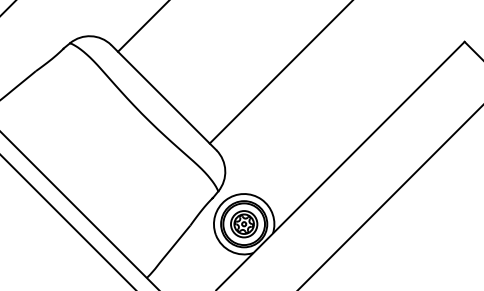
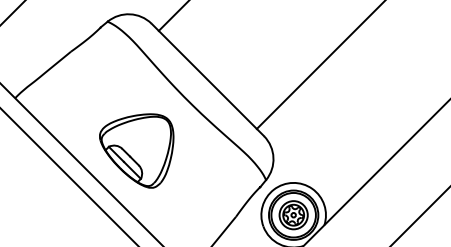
part: (97, 163) -> (136, 150), added

